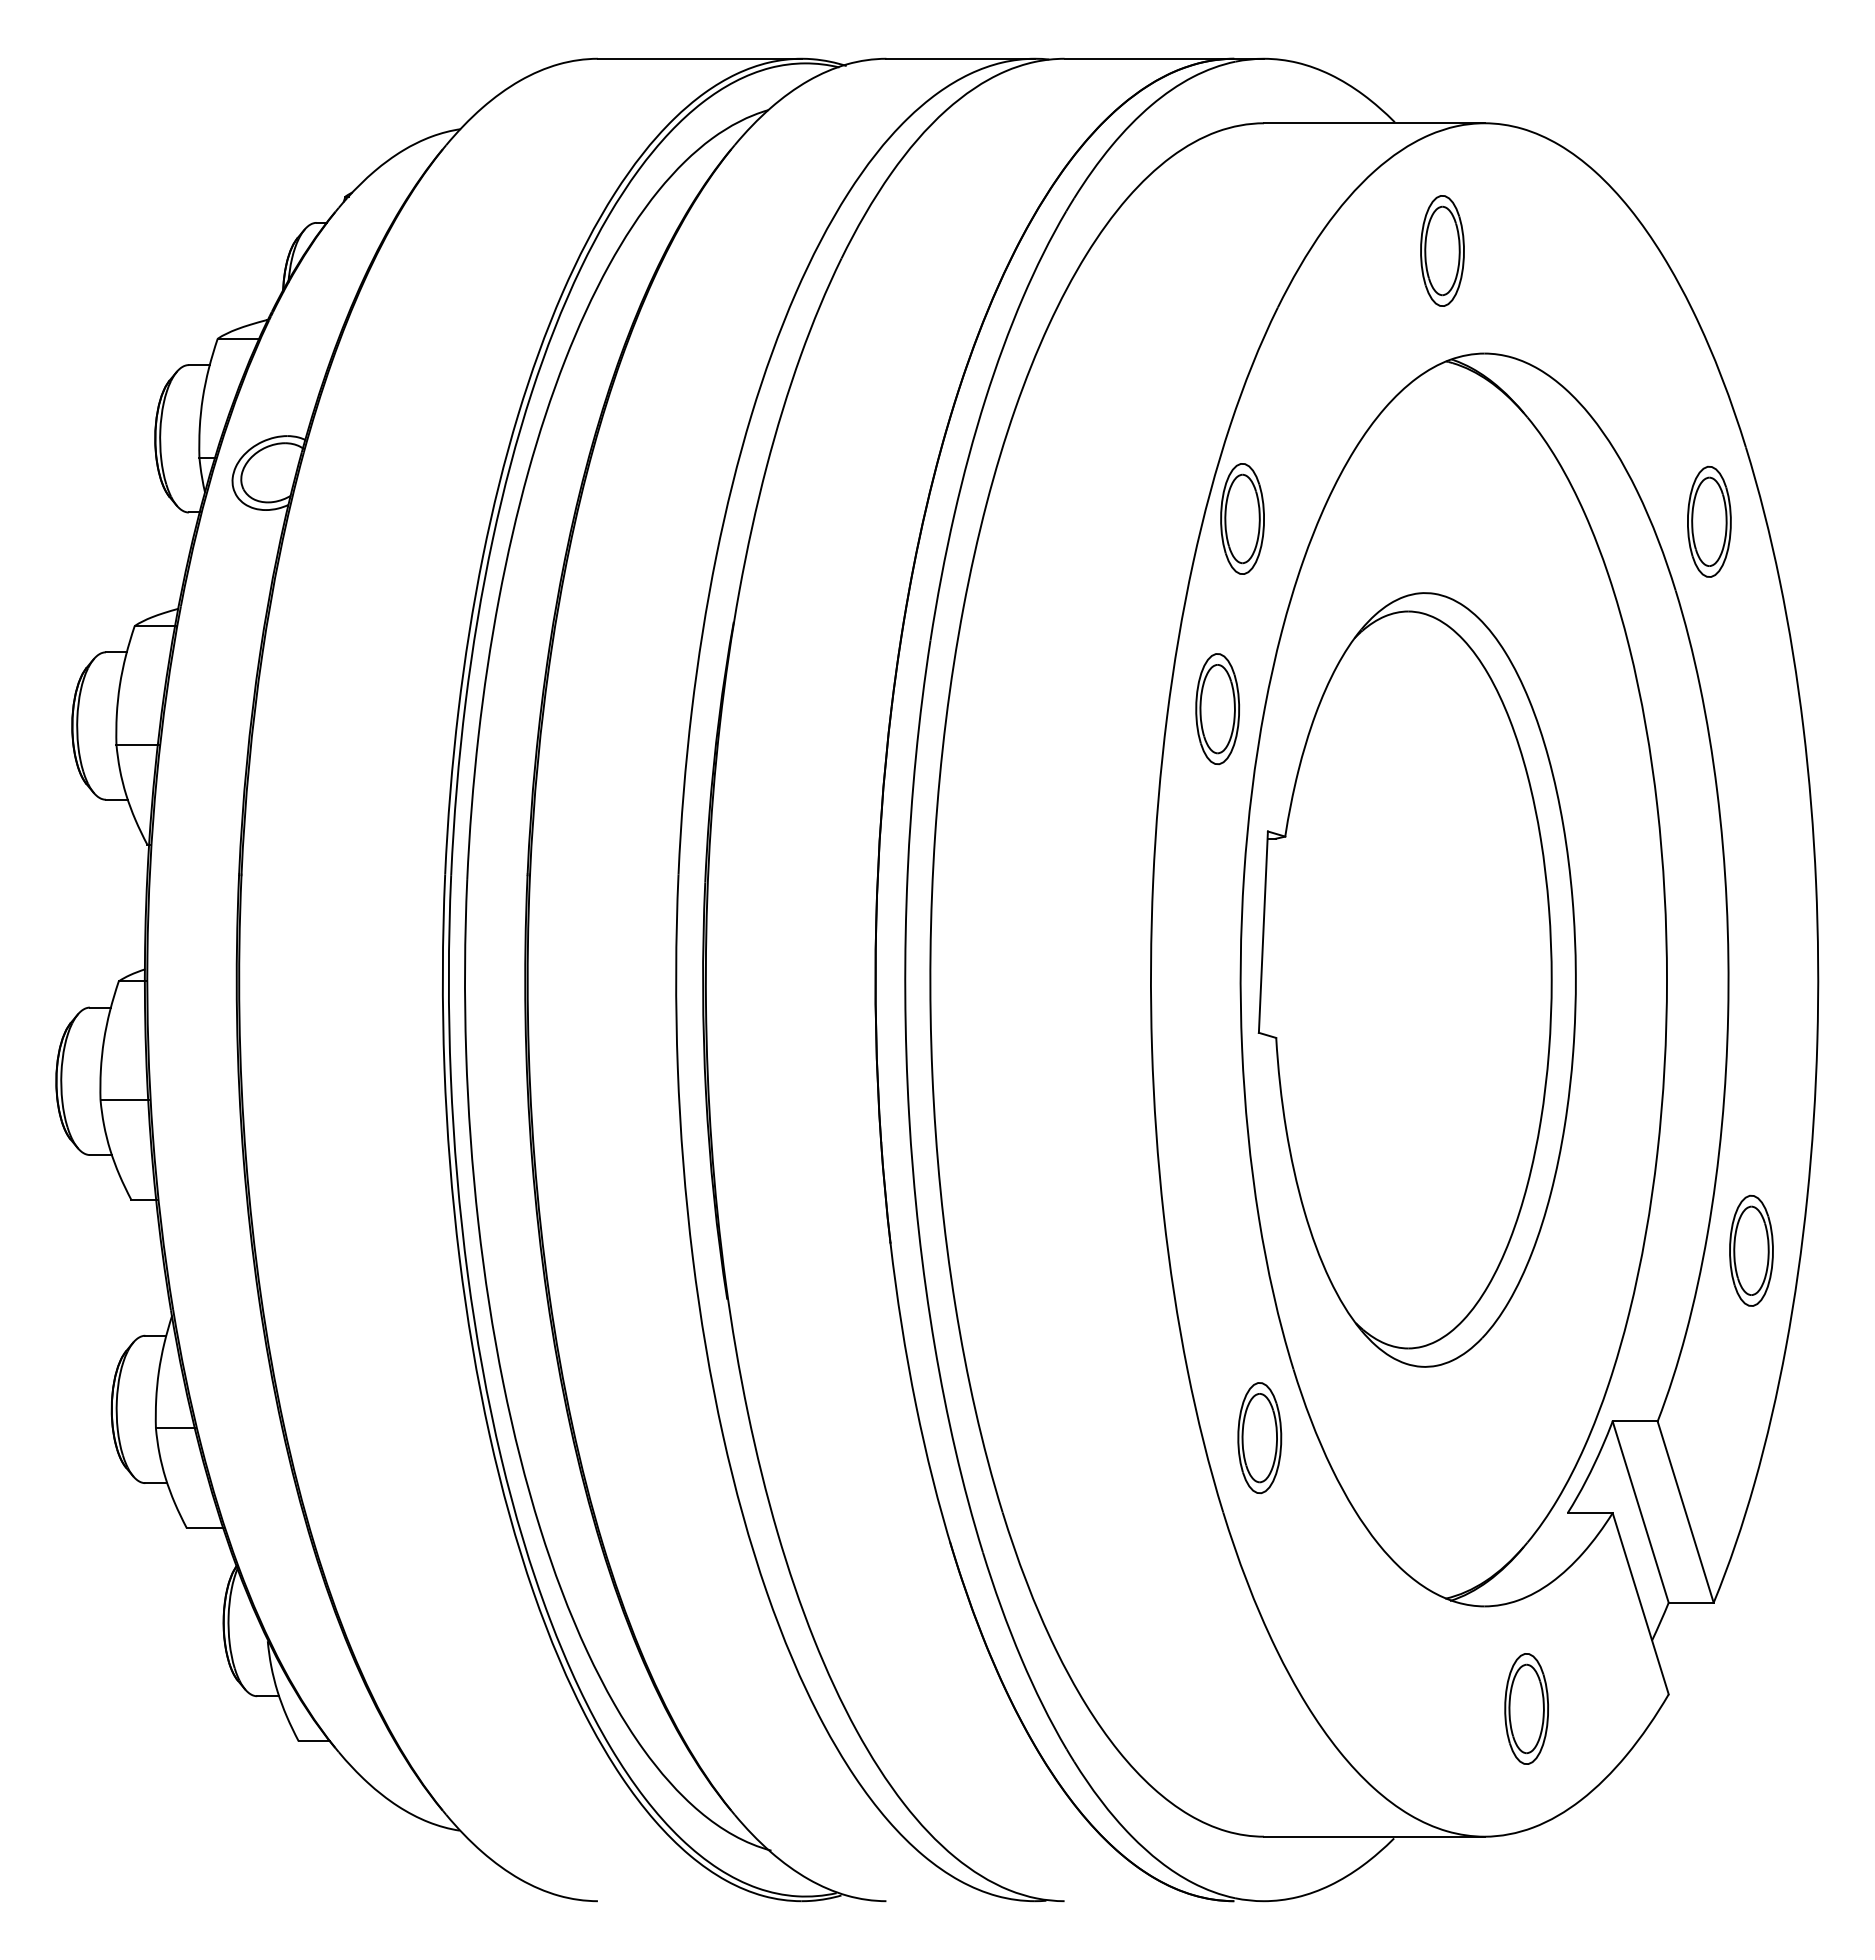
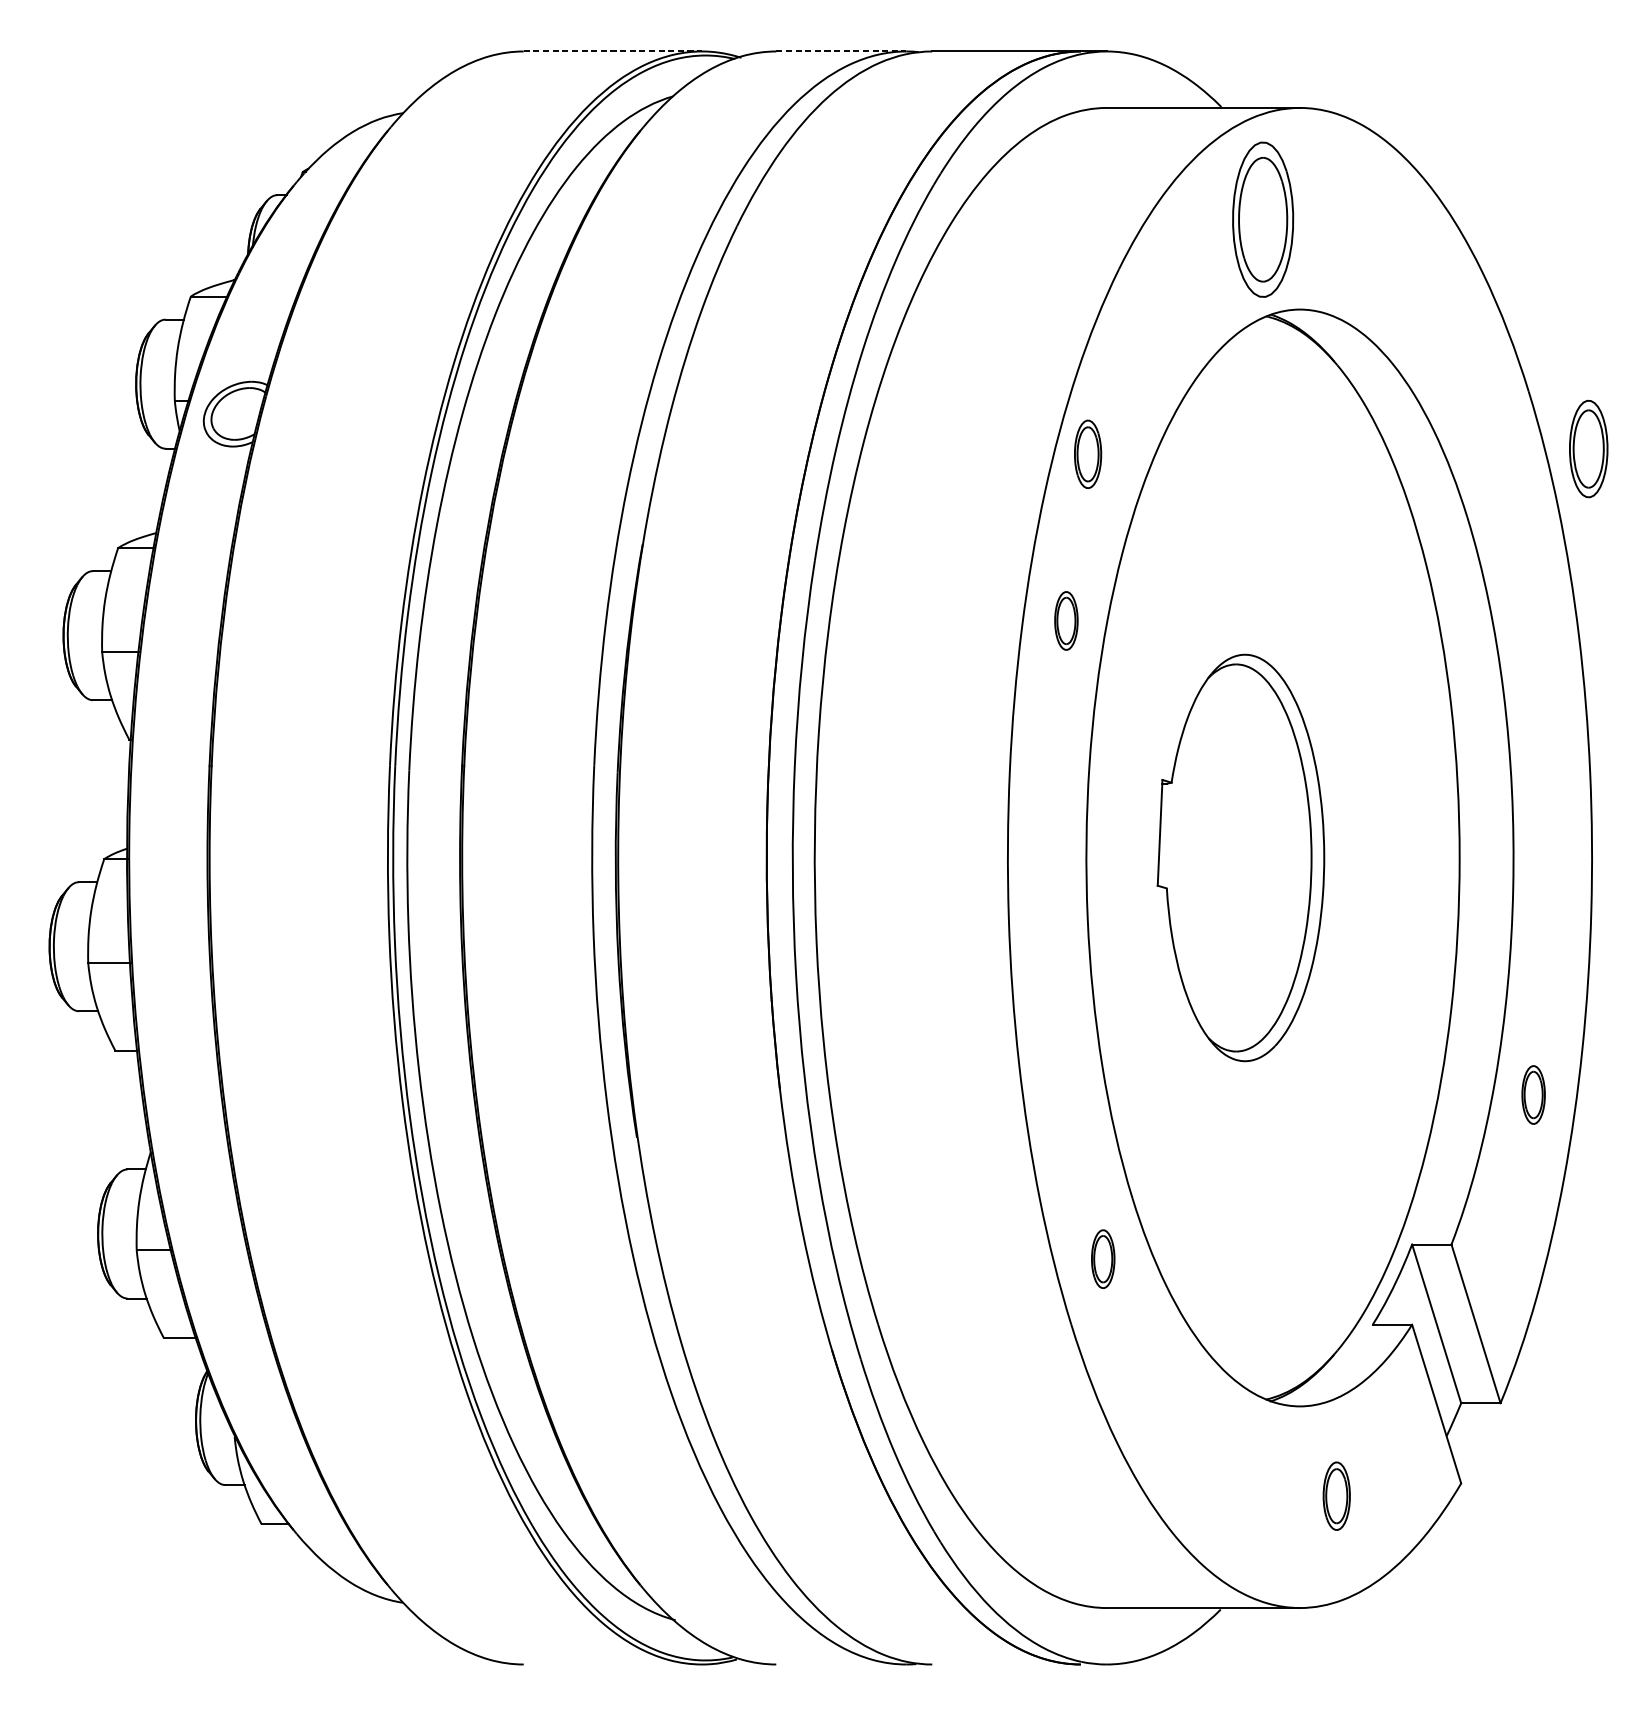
line: (699, 58) -> (612, 51), solid -> dashed
line: (961, 58) -> (842, 51), solid -> dashed
part: (1442, 250) -> (1263, 219), size x1.6
part: (1242, 518) -> (1088, 453), size x0.7
part: (1709, 521) -> (1588, 448), moved
part: (1217, 709) -> (1066, 621), size x0.6
part: (1416, 979) -> (1240, 857), size x0.6
part: (1751, 1250) -> (1533, 1094), size x0.6
part: (1259, 1438) -> (1102, 1259), size x0.6
part: (1526, 1708) -> (1336, 1495), size x0.7

